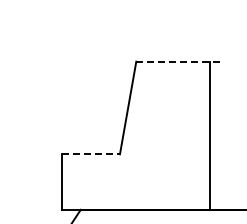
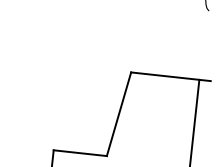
line: (180, 61) -> (171, 76), dashed -> solid
line: (91, 154) -> (80, 153), dashed -> solid

